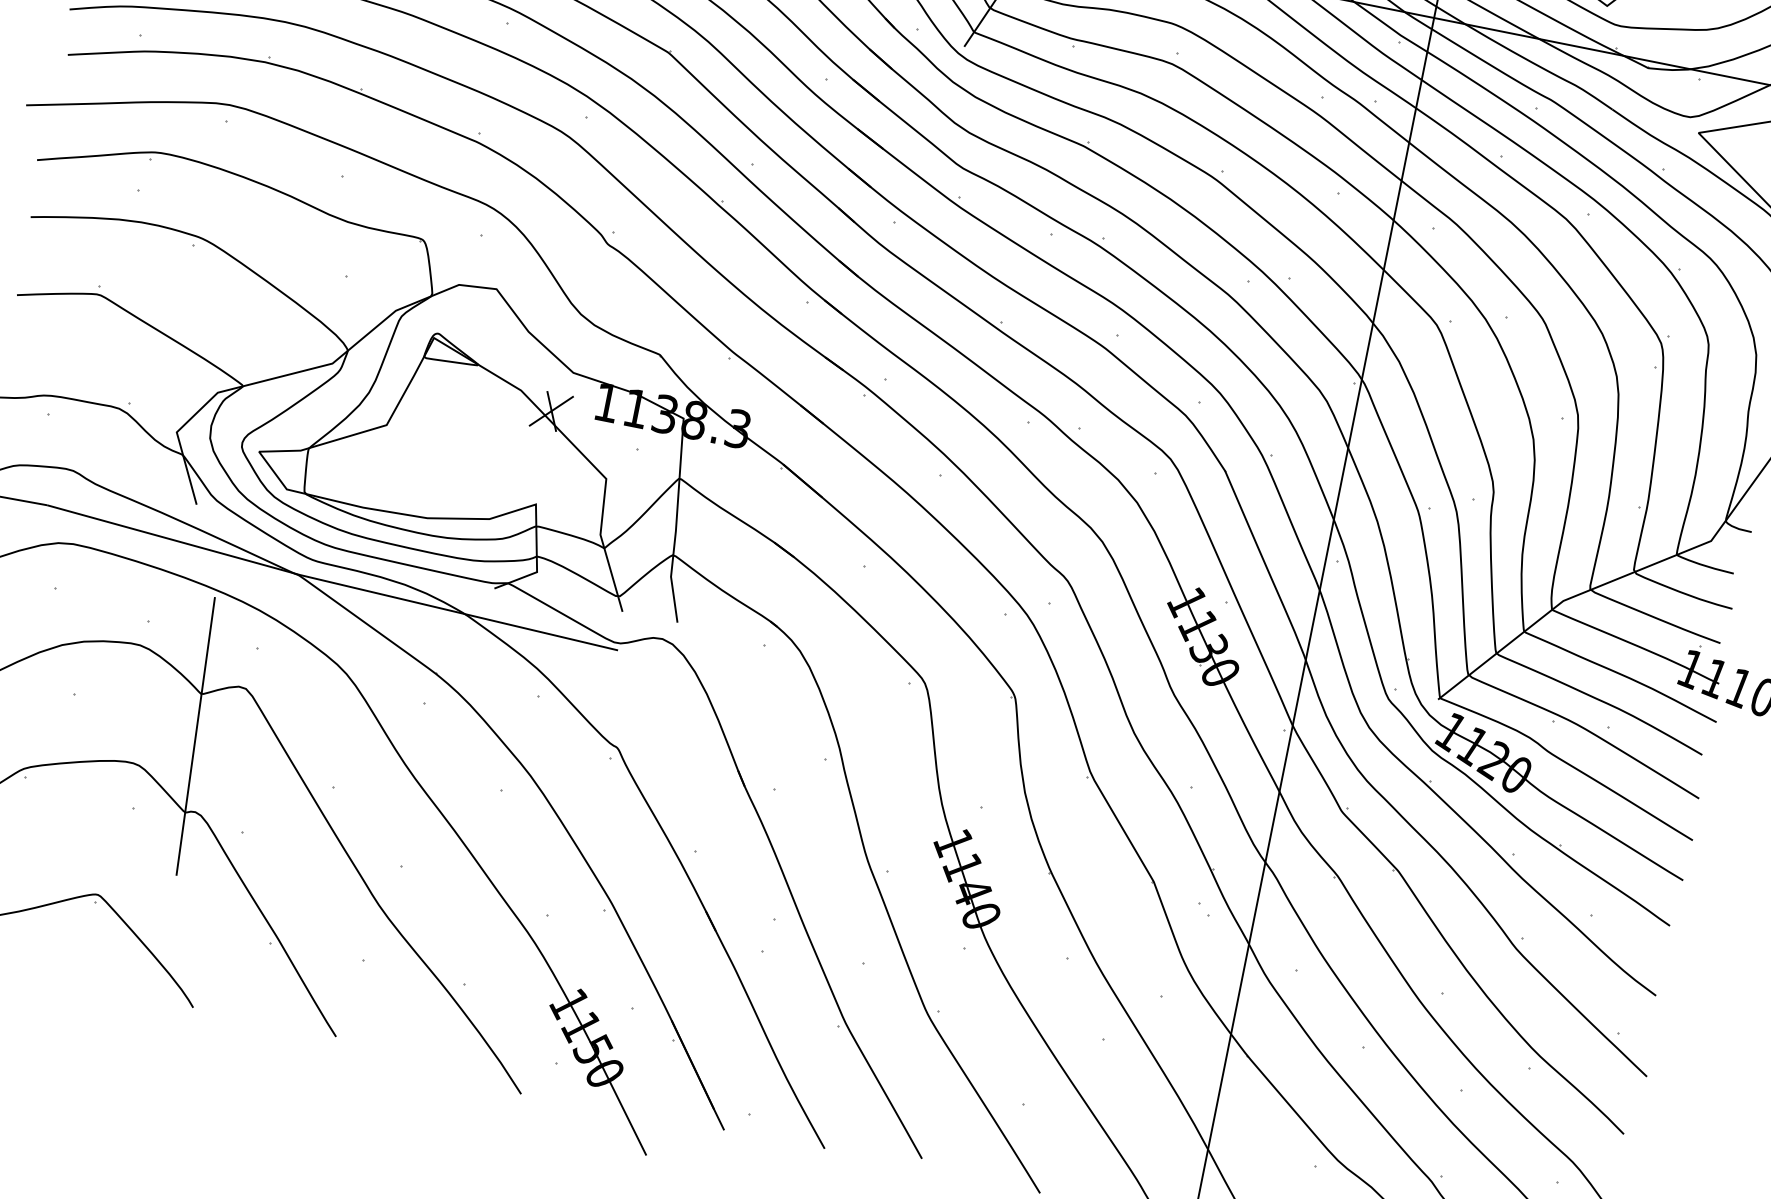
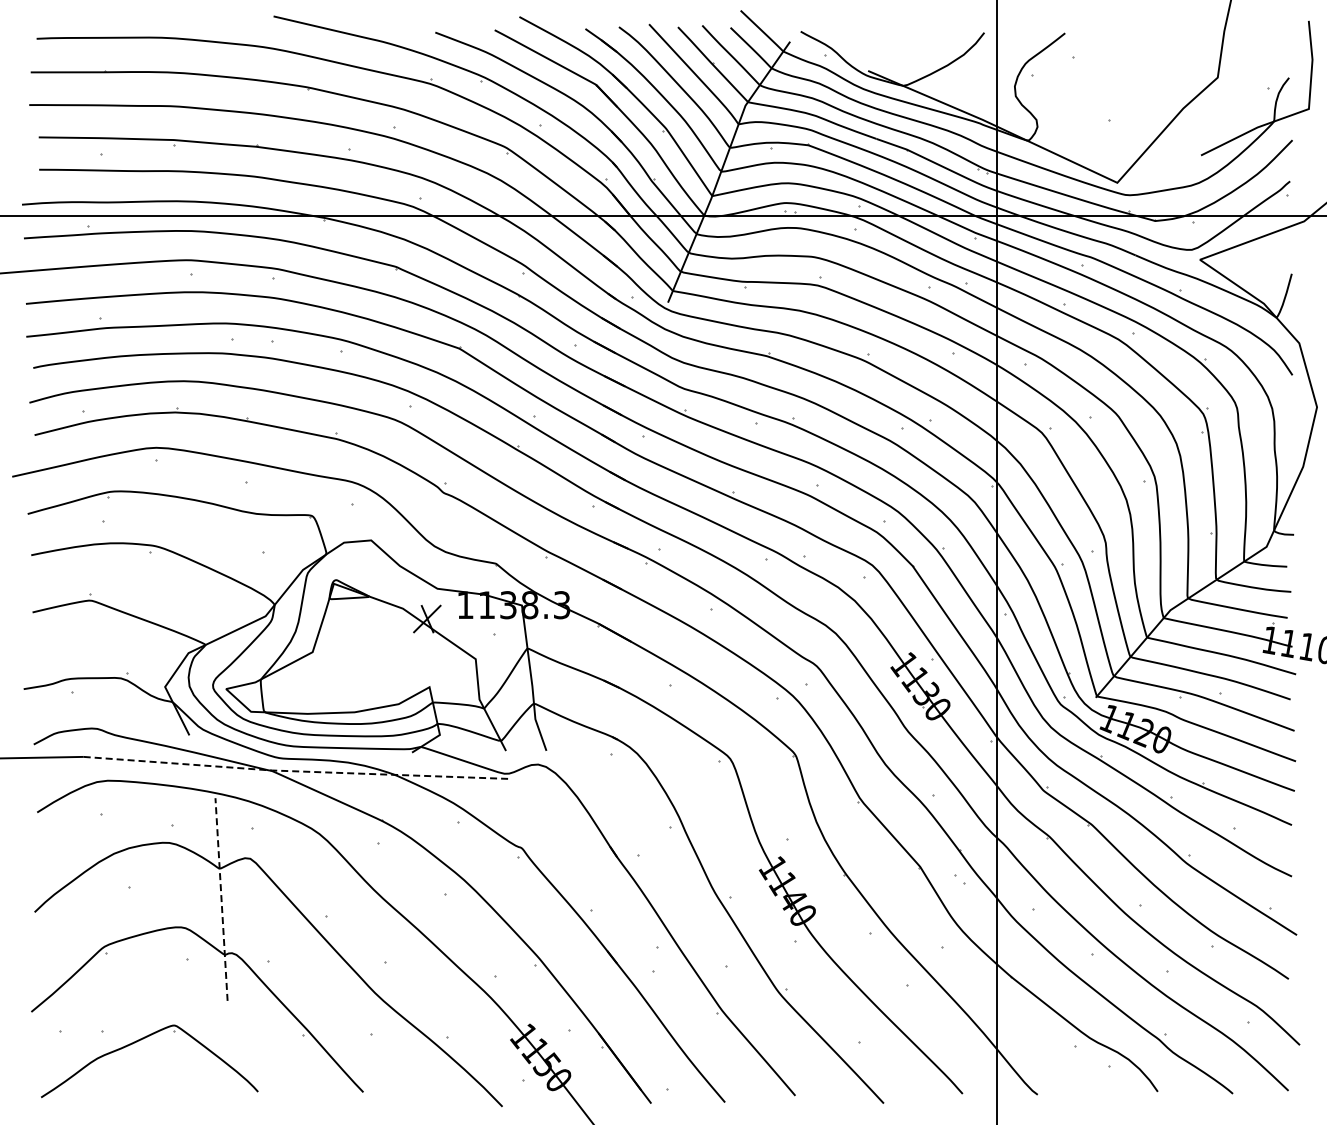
line: (330, 582) -> (295, 771), solid -> dashed
line: (195, 736) -> (221, 899), solid -> dashed

